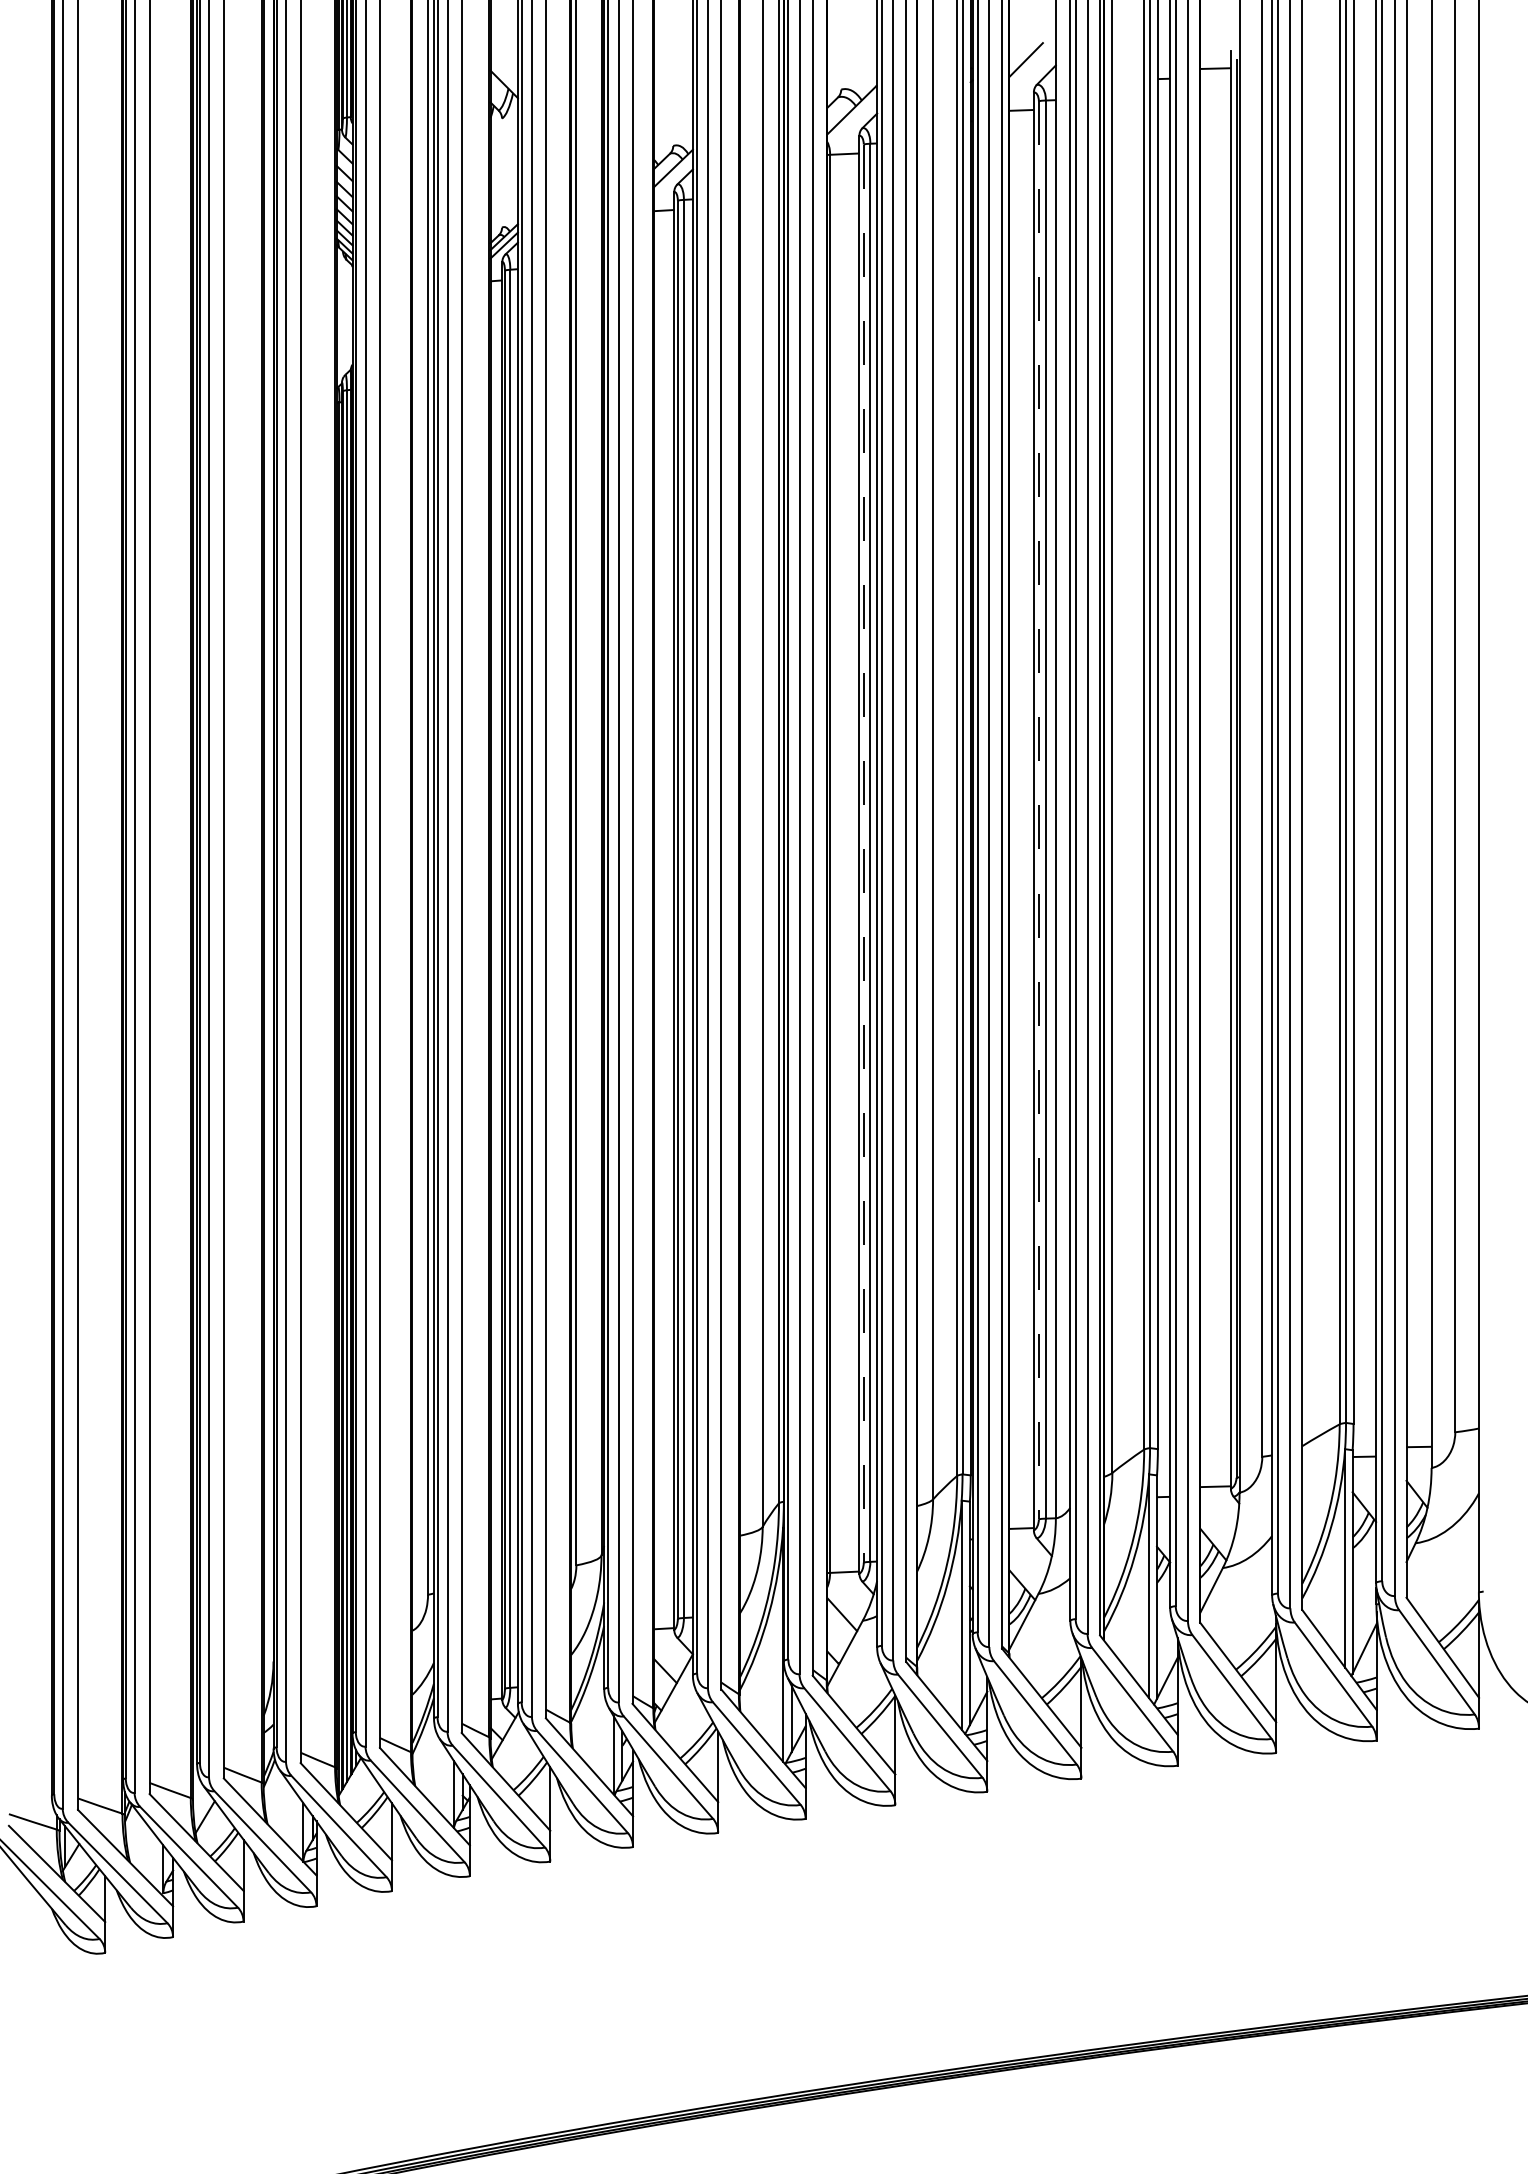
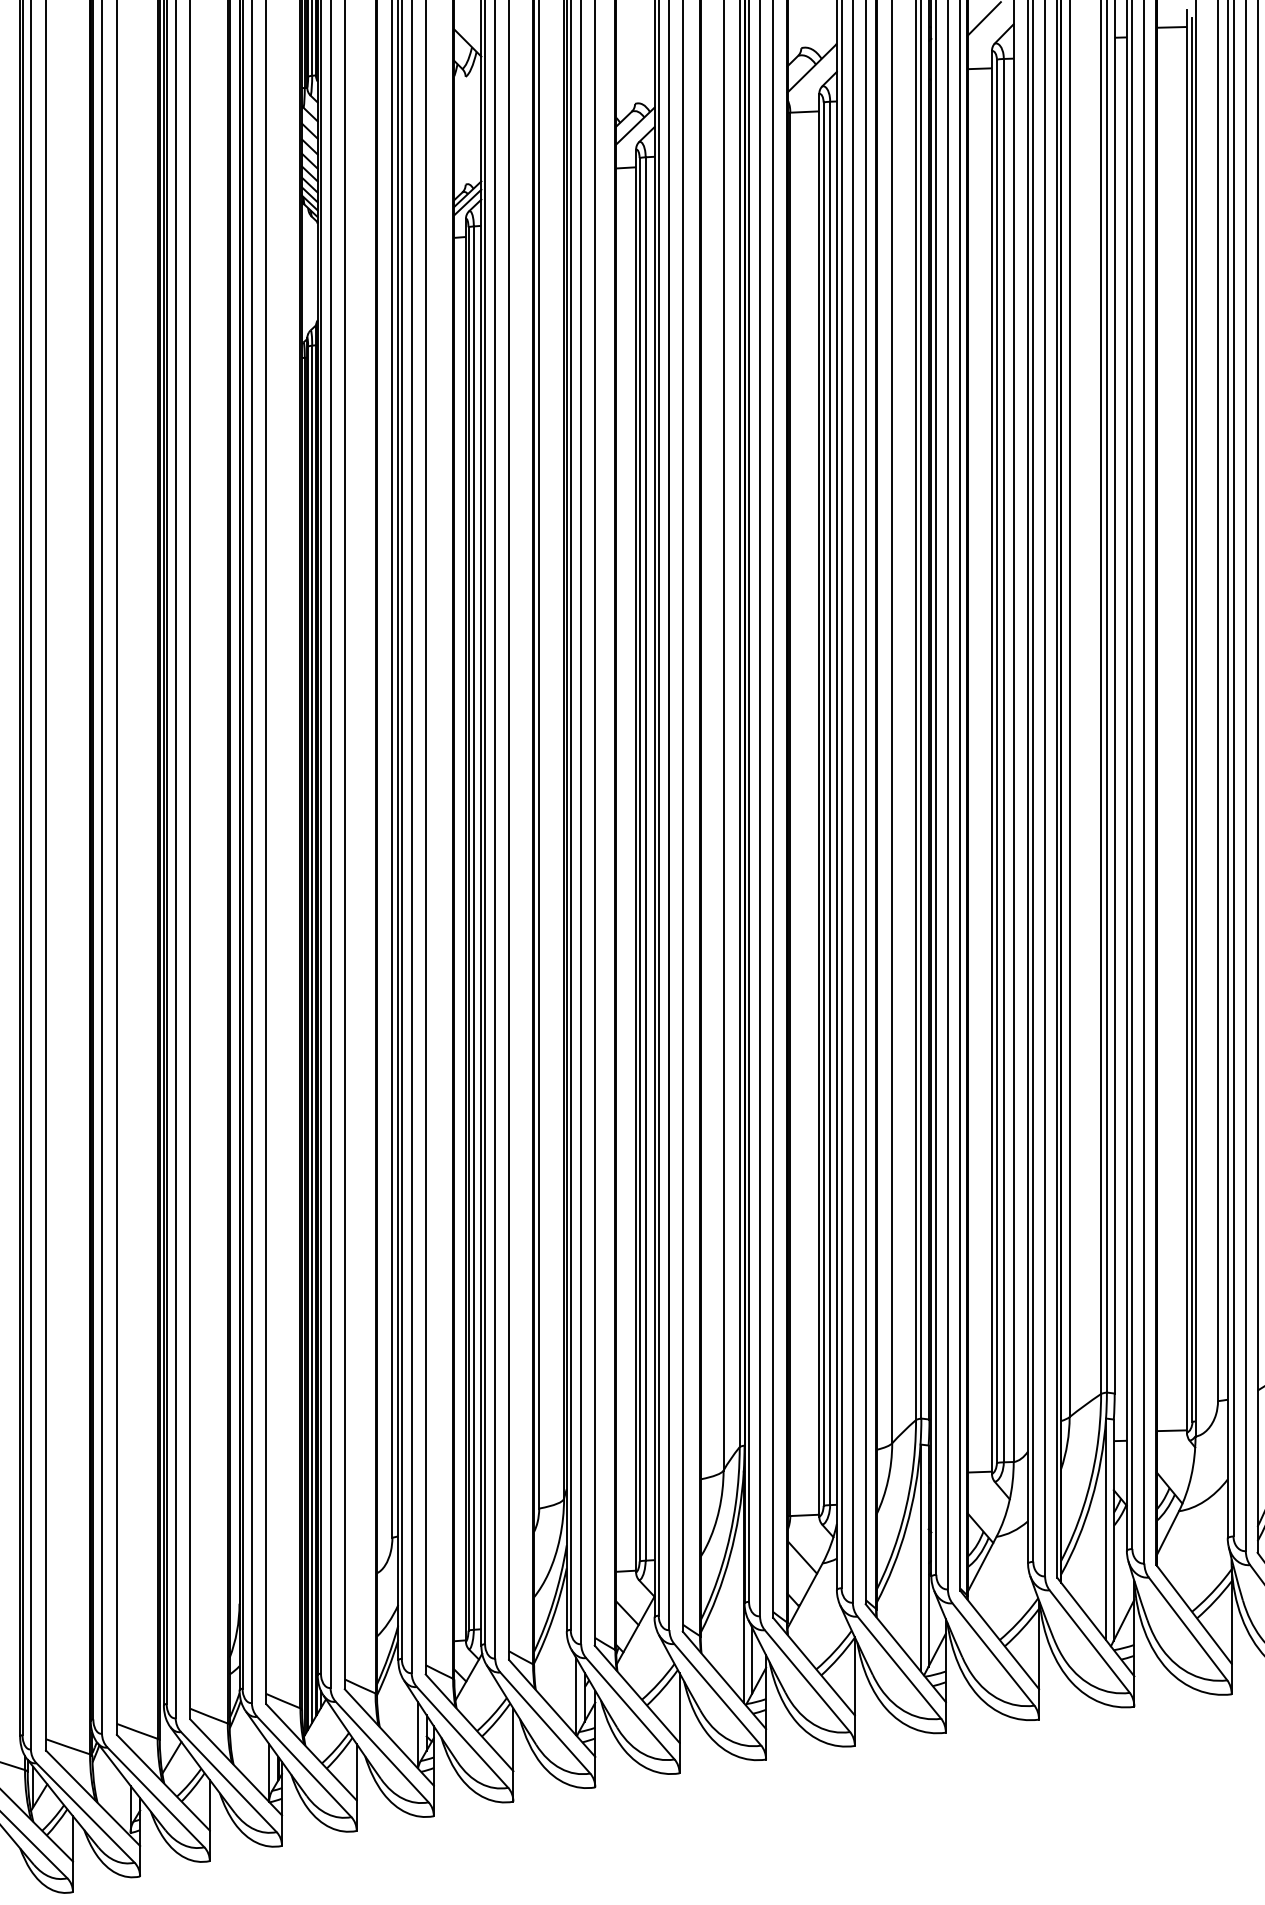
line: (1038, 810) -> (996, 761), dashed -> solid
line: (863, 854) -> (823, 805), dashed -> solid

